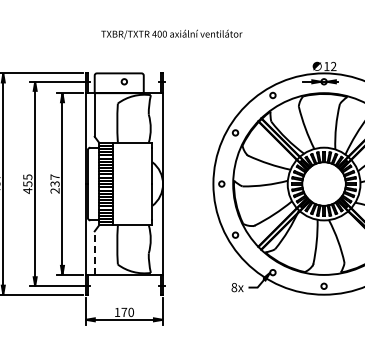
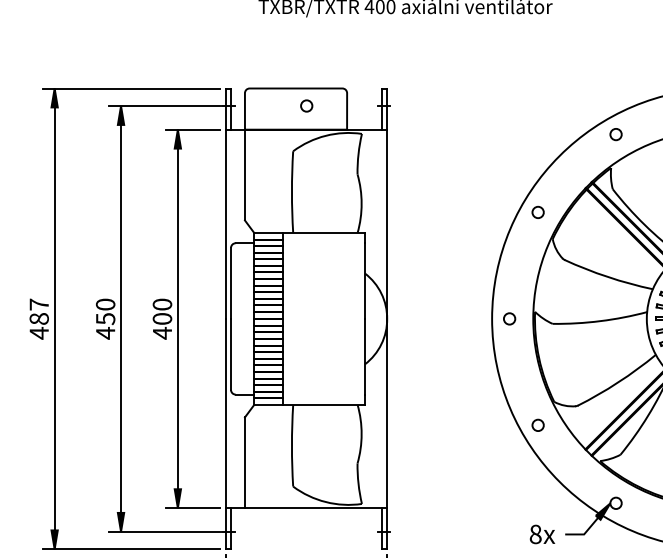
text: (27, 176) -> (105, 303), 455 -> 450
text: (54, 183) -> (161, 317), 237 -> 400
line: (94, 253) -> (244, 463), dashed -> solid

